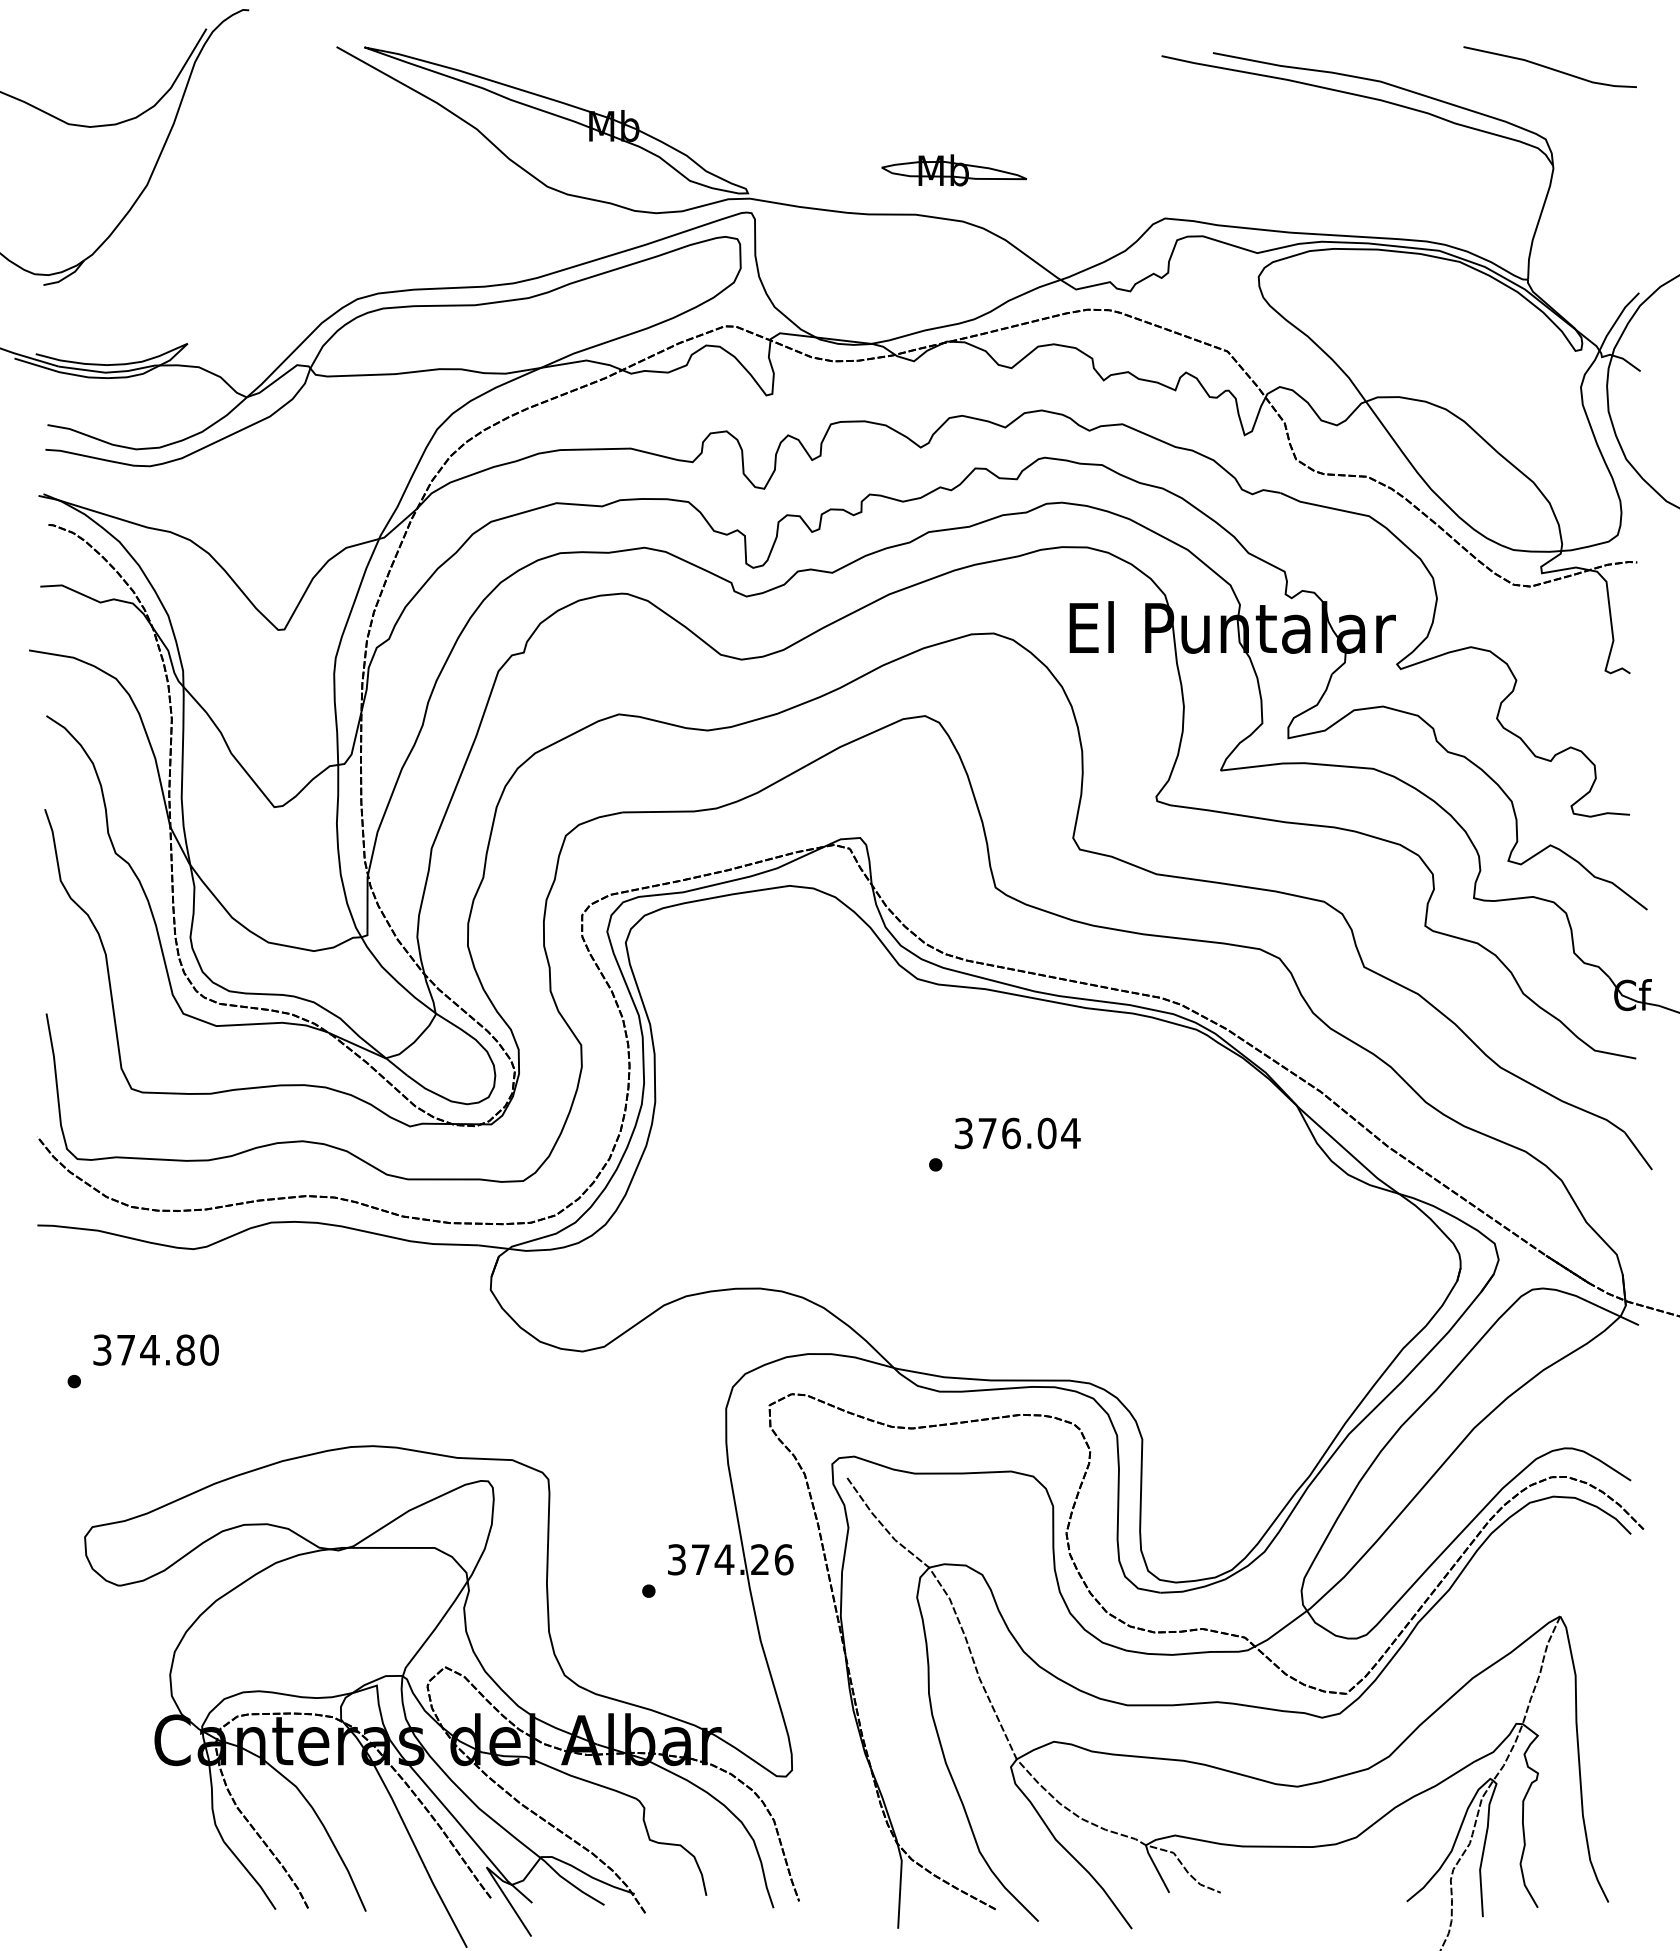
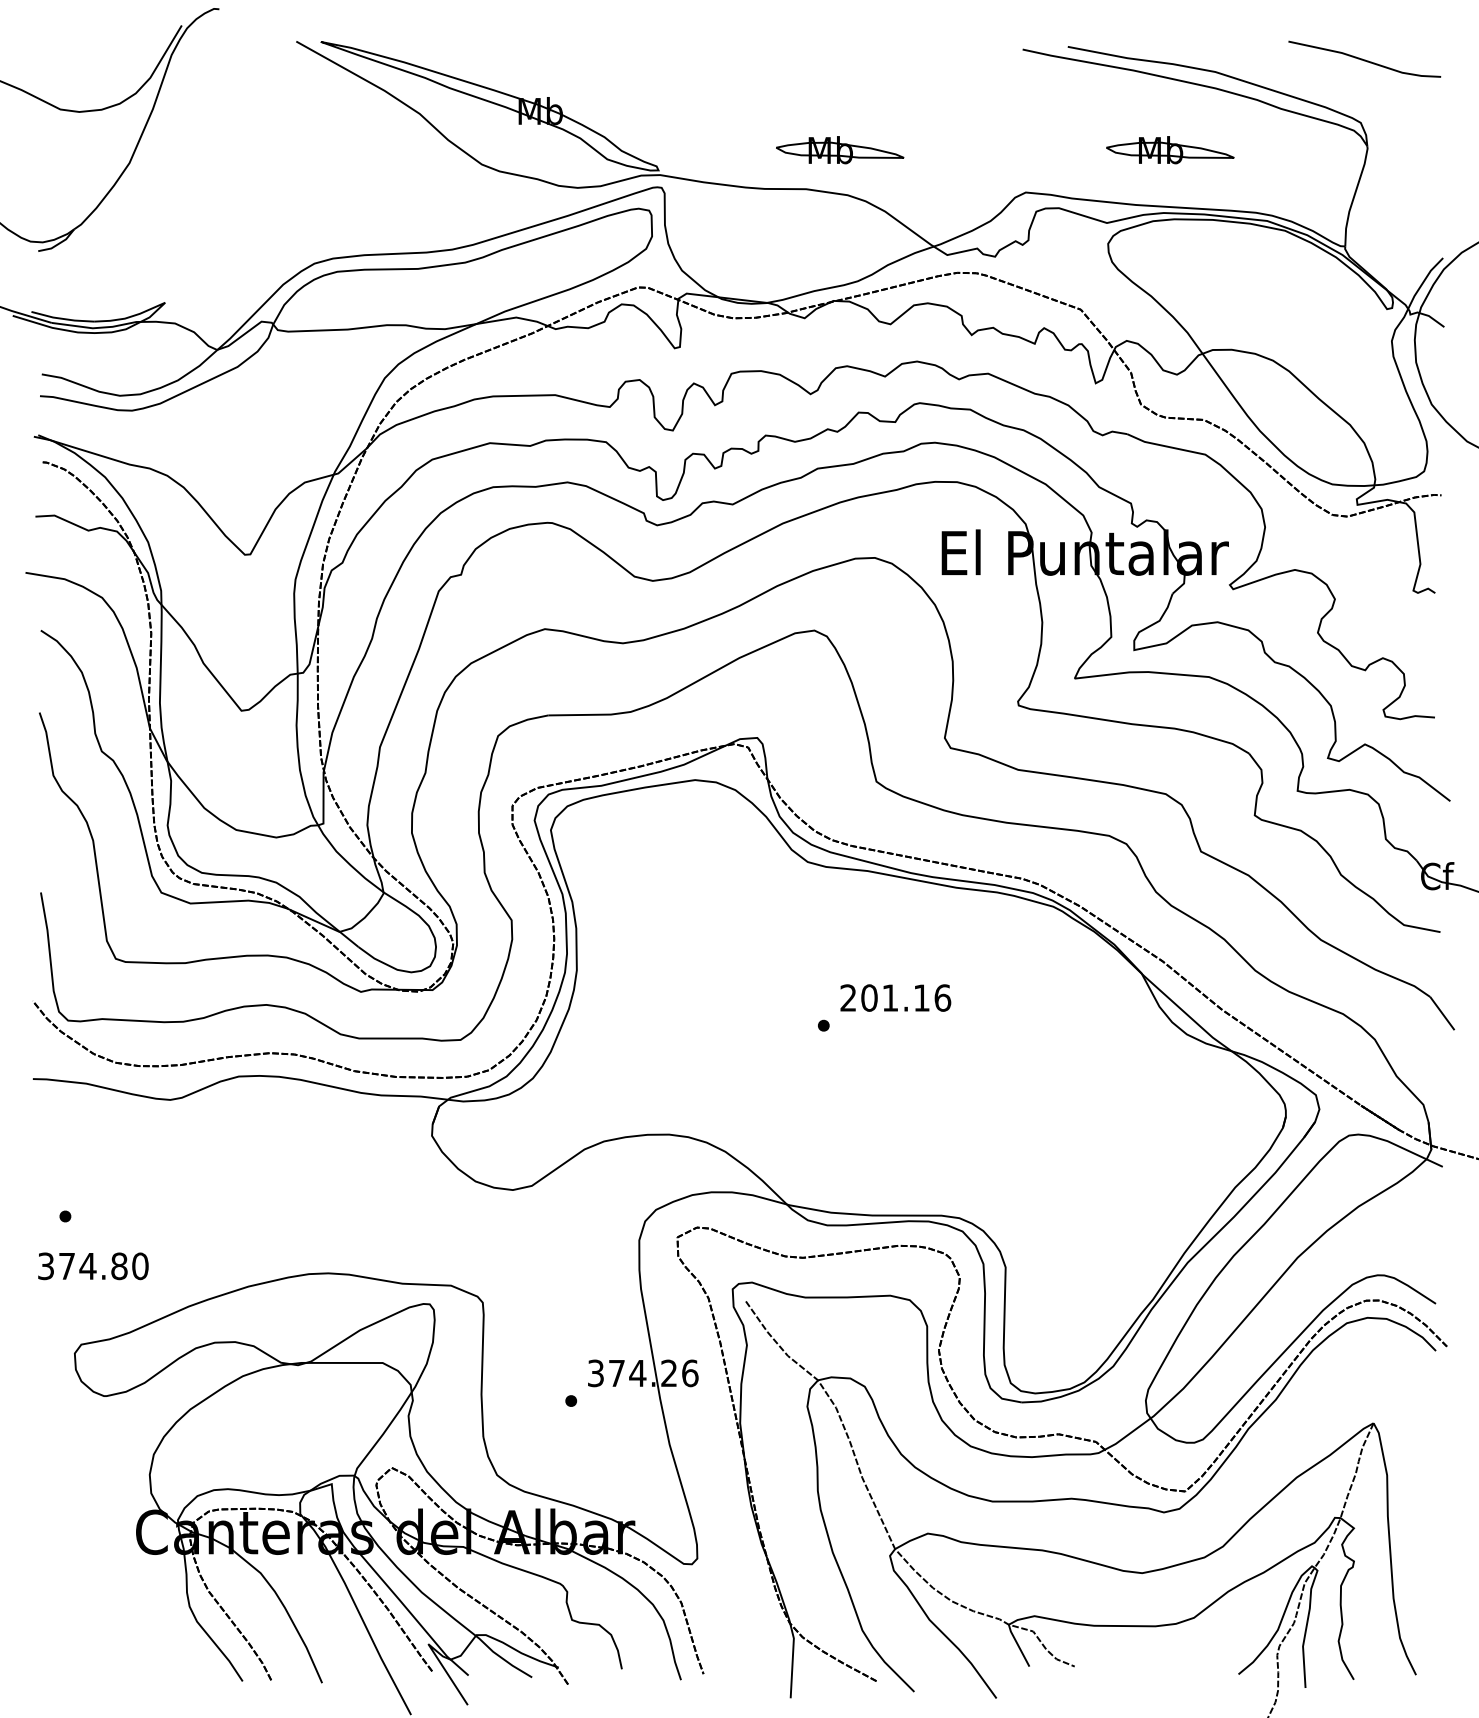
part: (1329, 170) -> (1170, 150), added
text: (1017, 1133) -> (895, 998), 376.04 -> 201.16
text: (155, 1349) -> (92, 1265), moved

